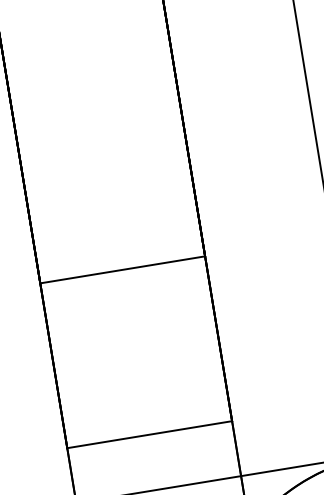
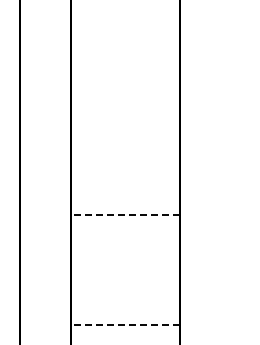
line: (122, 270) -> (125, 215), solid -> dashed
line: (149, 435) -> (125, 325), solid -> dashed

